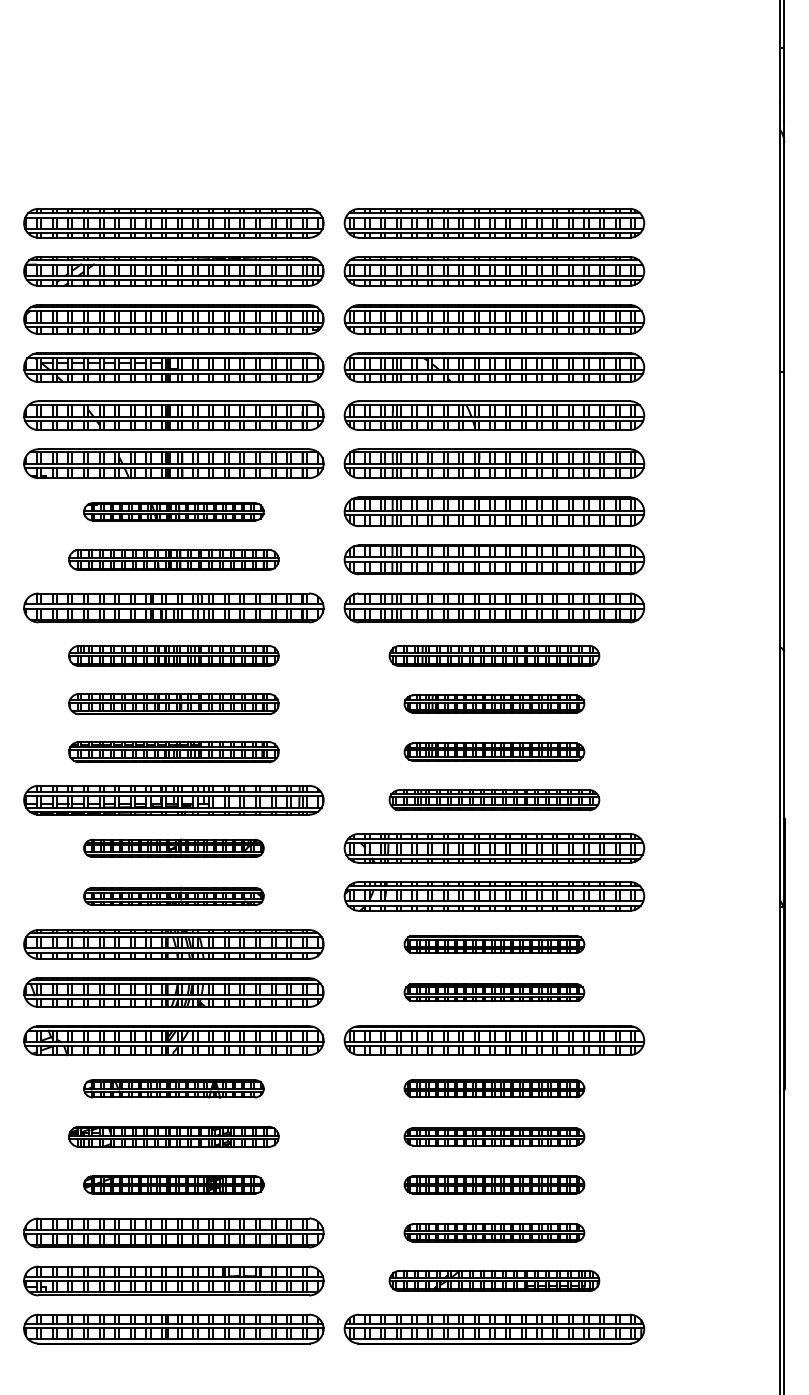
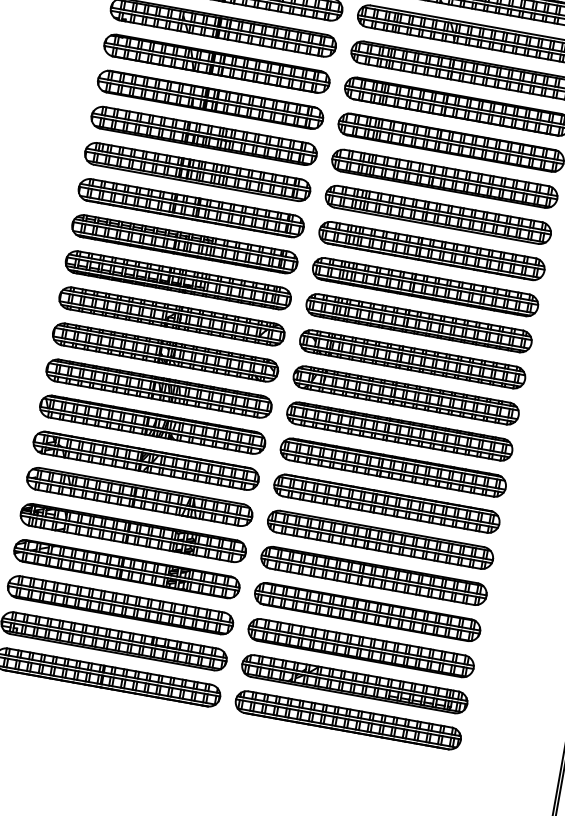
part: (173, 511) -> (216, 63), size x1.67
part: (173, 559) -> (210, 99), size x1.43
part: (173, 655) -> (197, 171), size x1.43
part: (494, 655) -> (438, 214), size x1.43
part: (173, 703) -> (191, 207), size x1.43
part: (494, 703) -> (432, 250), size x1.67
part: (173, 751) -> (184, 243), size x1.43
part: (494, 751) -> (425, 286), size x1.67
part: (494, 799) -> (419, 322), size x1.43
part: (173, 848) -> (171, 316), size x1.67
part: (173, 896) -> (165, 352), size x1.67
part: (494, 944) -> (399, 431), size x1.67
part: (494, 992) -> (393, 467), size x1.67
part: (173, 1088) -> (139, 496), size x1.67
part: (494, 1088) -> (380, 539), size x1.67
part: (173, 1136) -> (133, 532), size x1.43
part: (494, 1136) -> (374, 575), size x1.67
part: (173, 1184) -> (126, 568), size x1.67
part: (494, 1184) -> (367, 611), size x1.67
part: (494, 1232) -> (361, 647), size x1.67
part: (494, 1280) -> (354, 683), size x1.43

